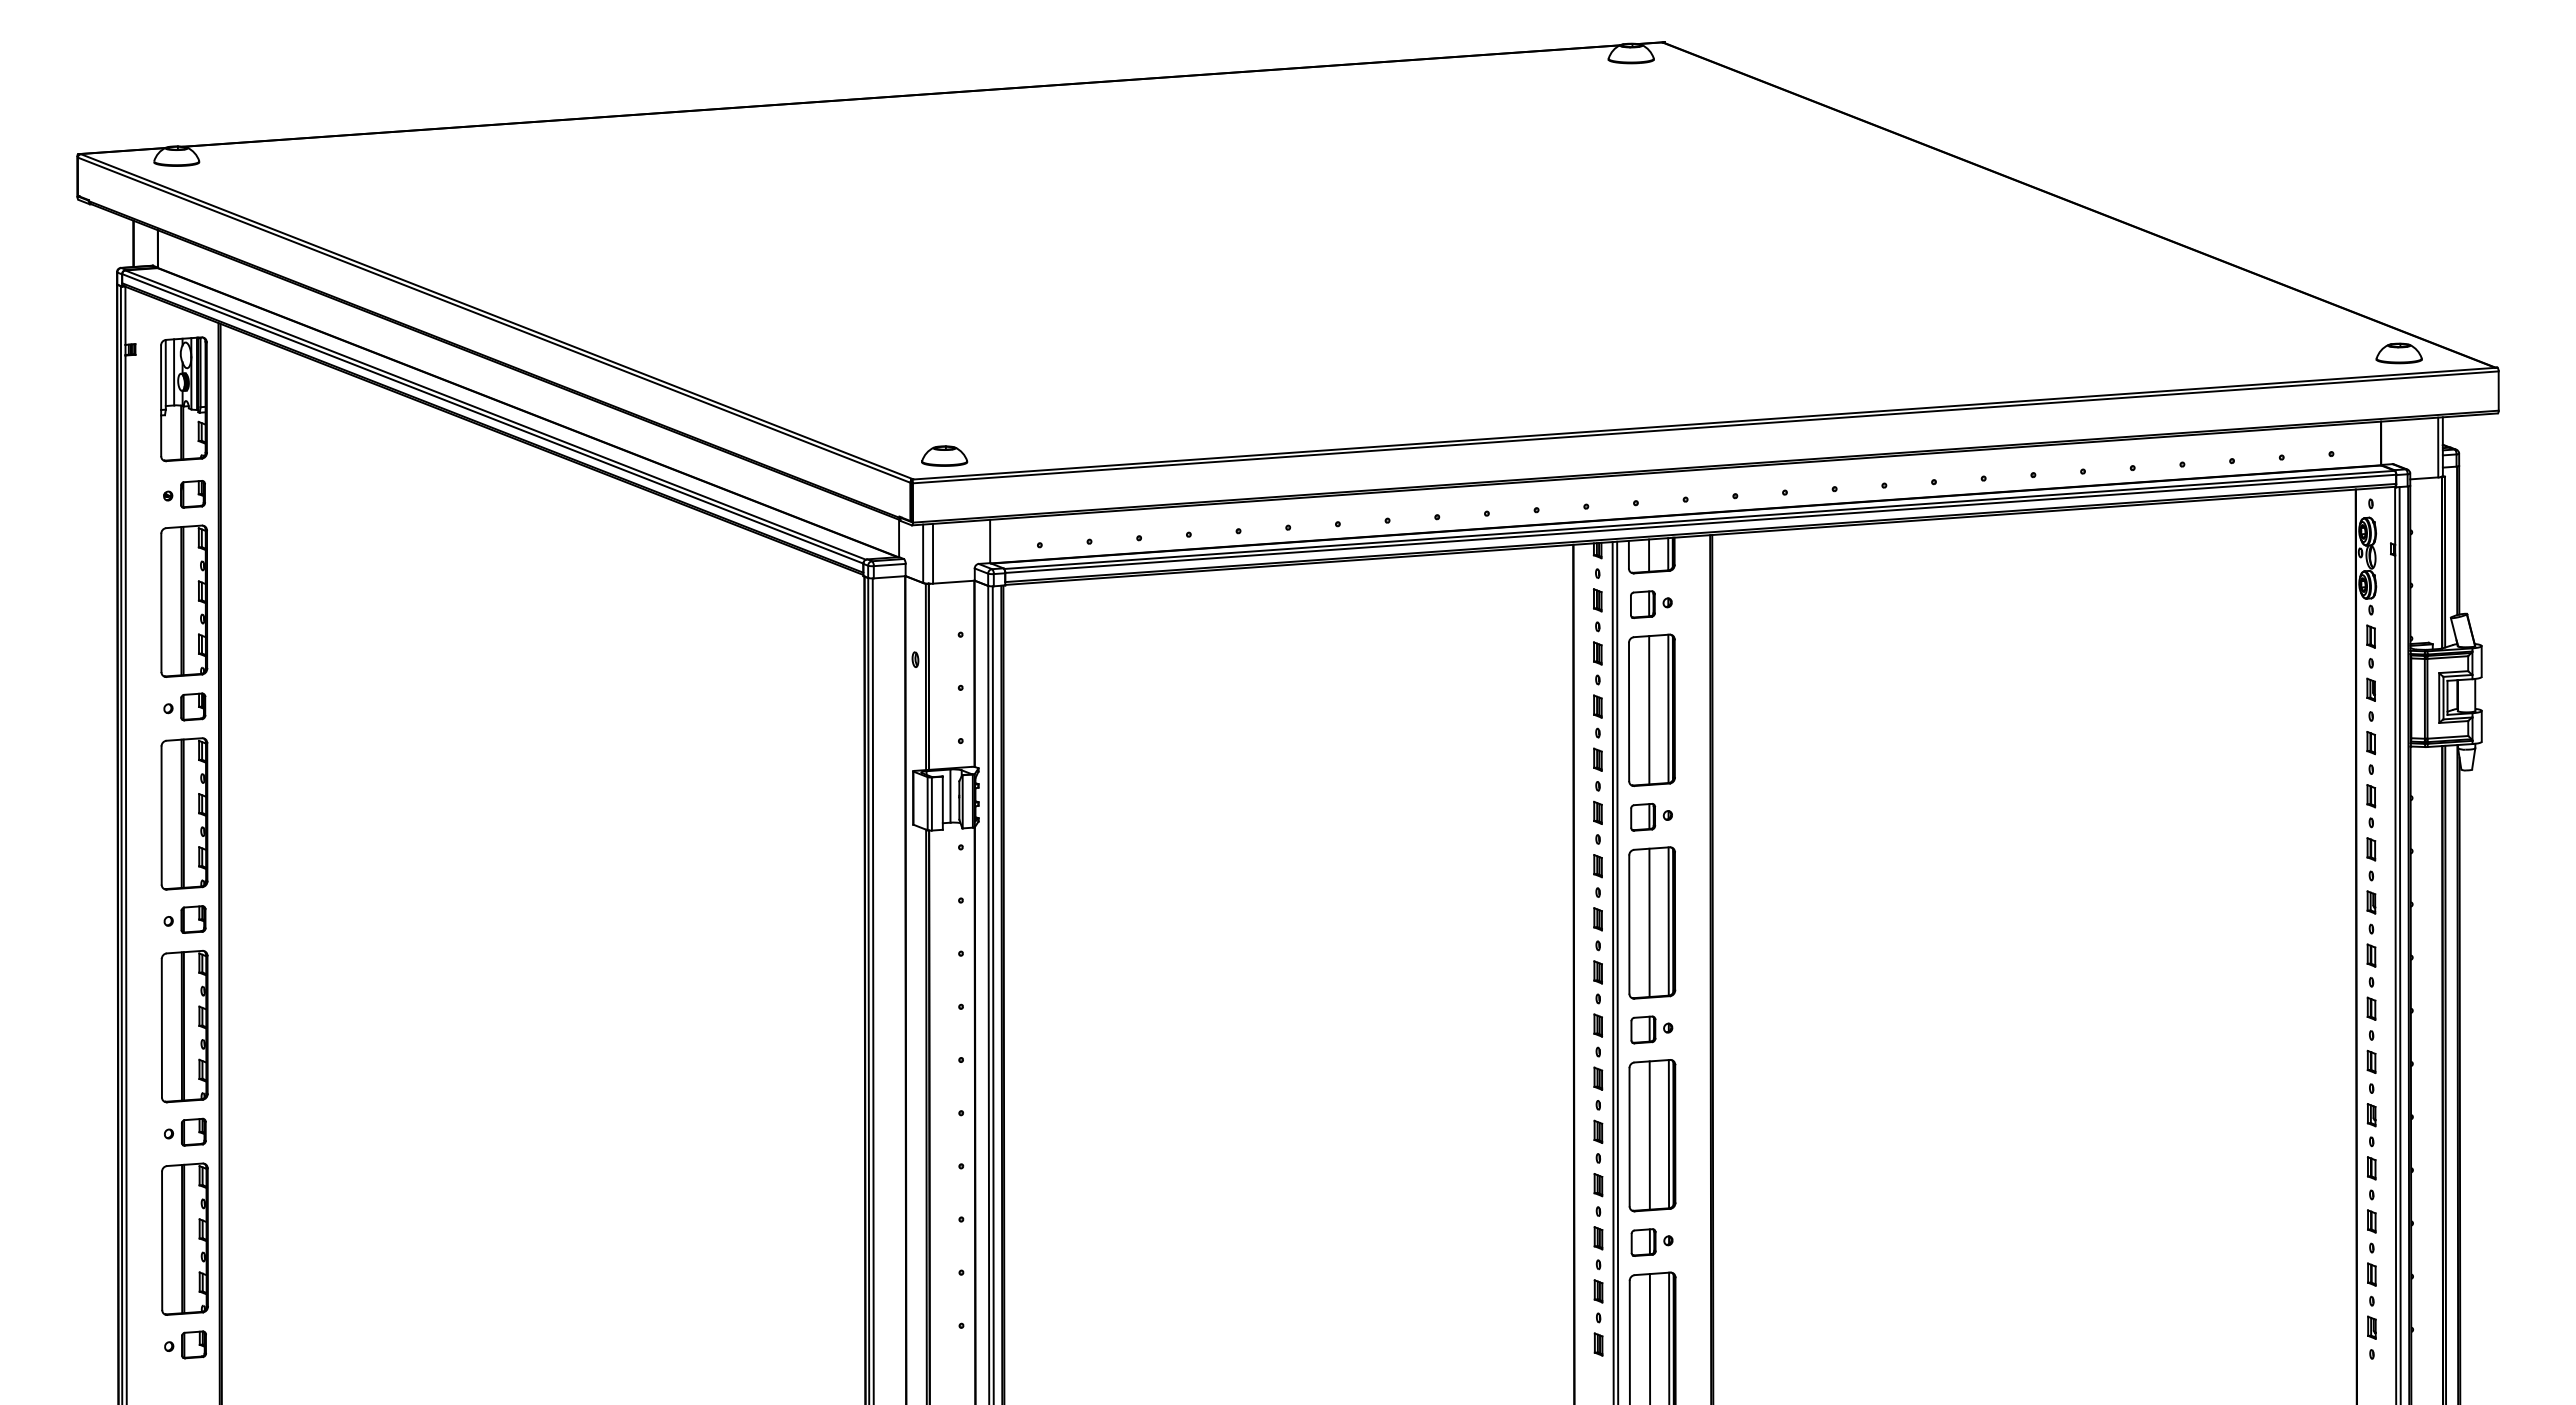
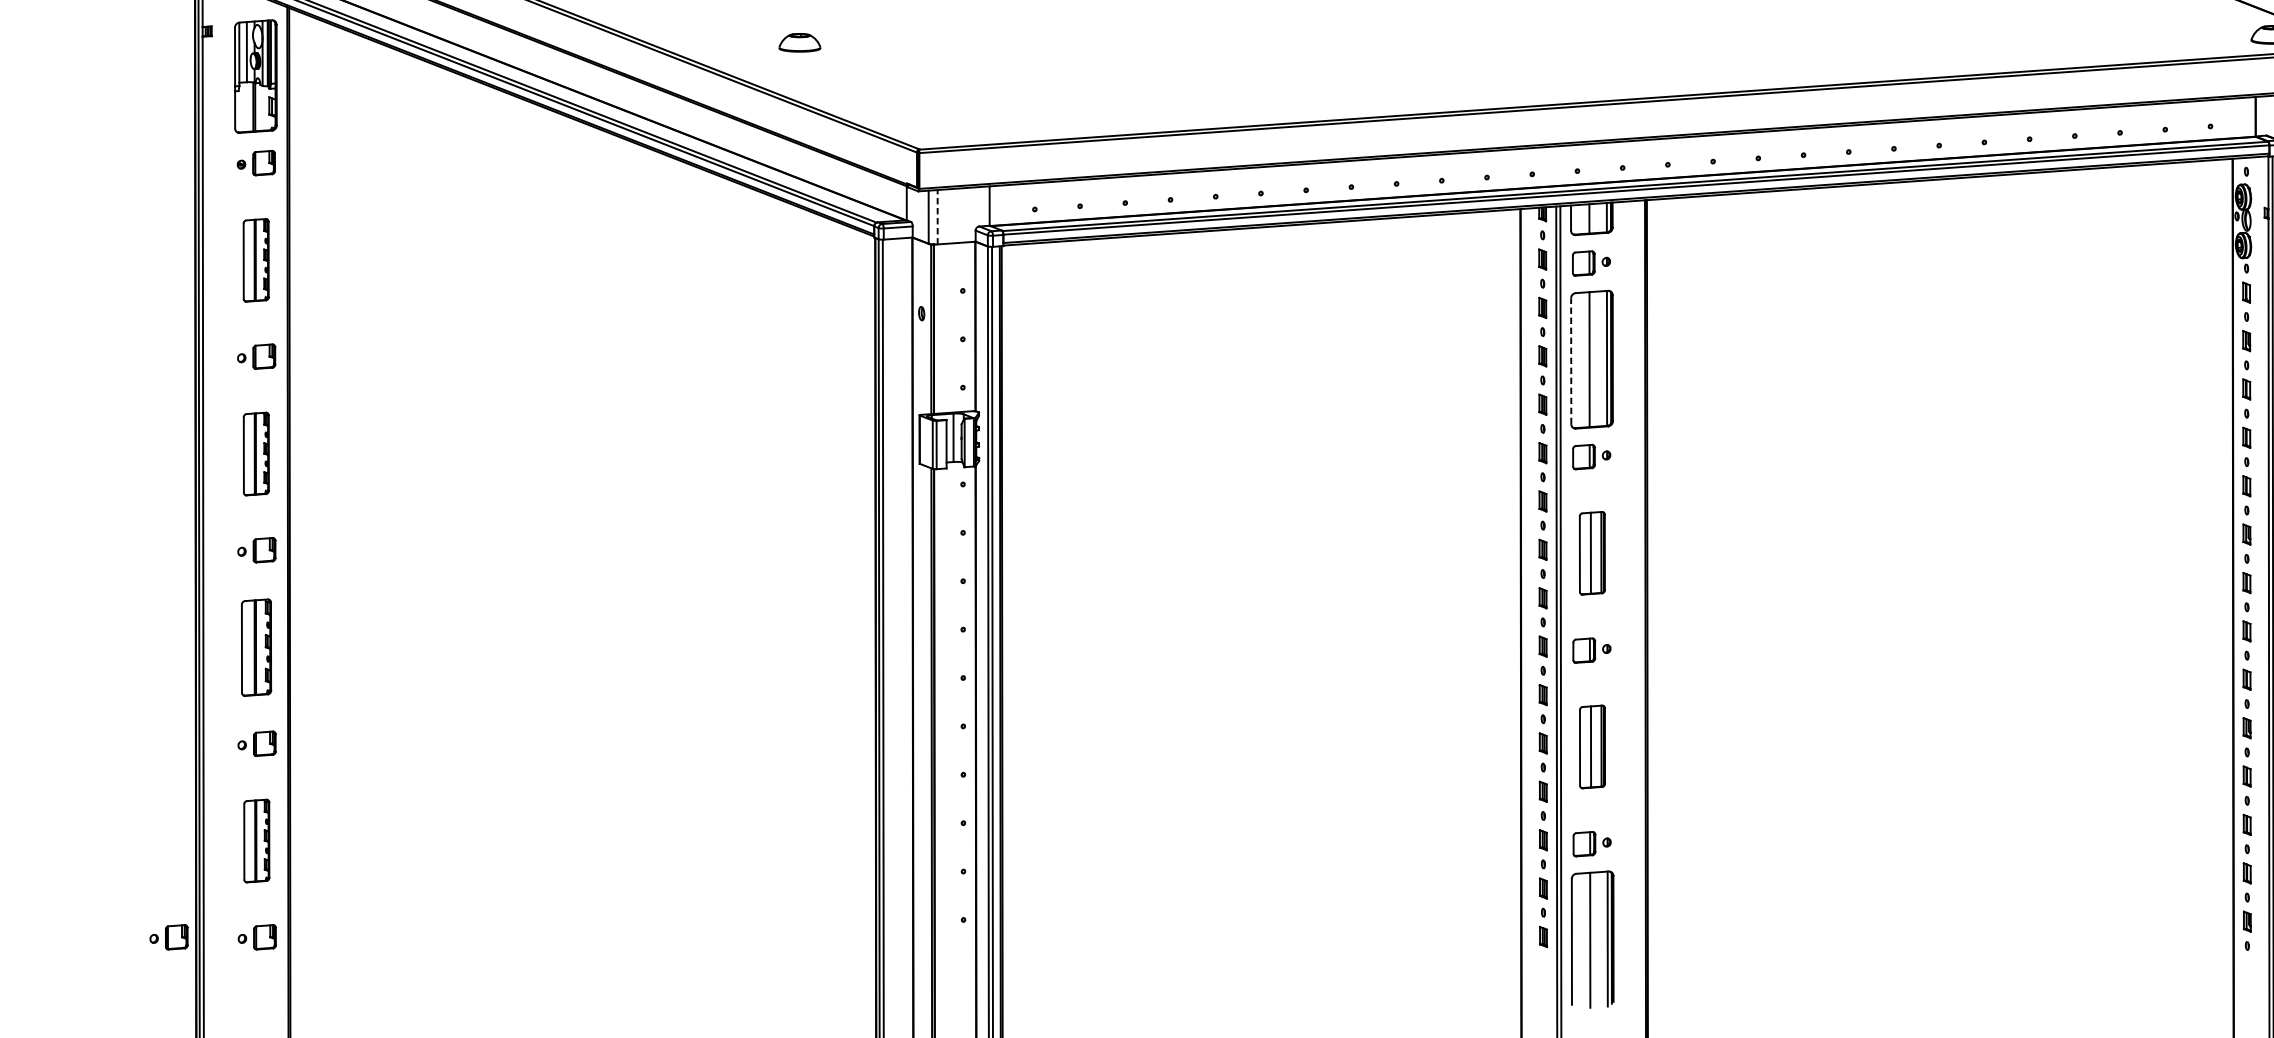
part: (944, 455) -> (799, 42), moved
line: (933, 553) -> (938, 216), solid -> dashed
part: (184, 600) -> (256, 259), size x0.6
line: (1629, 711) -> (1571, 360), solid -> dashed
part: (184, 813) -> (256, 453), size x0.6
part: (1652, 922) -> (1592, 552), size x0.6
part: (184, 1026) -> (256, 647), size x0.7
part: (1652, 1135) -> (1592, 746), size x0.6
part: (184, 1238) -> (256, 840), size x0.6
part: (88, 1344) -> (168, 936), added

